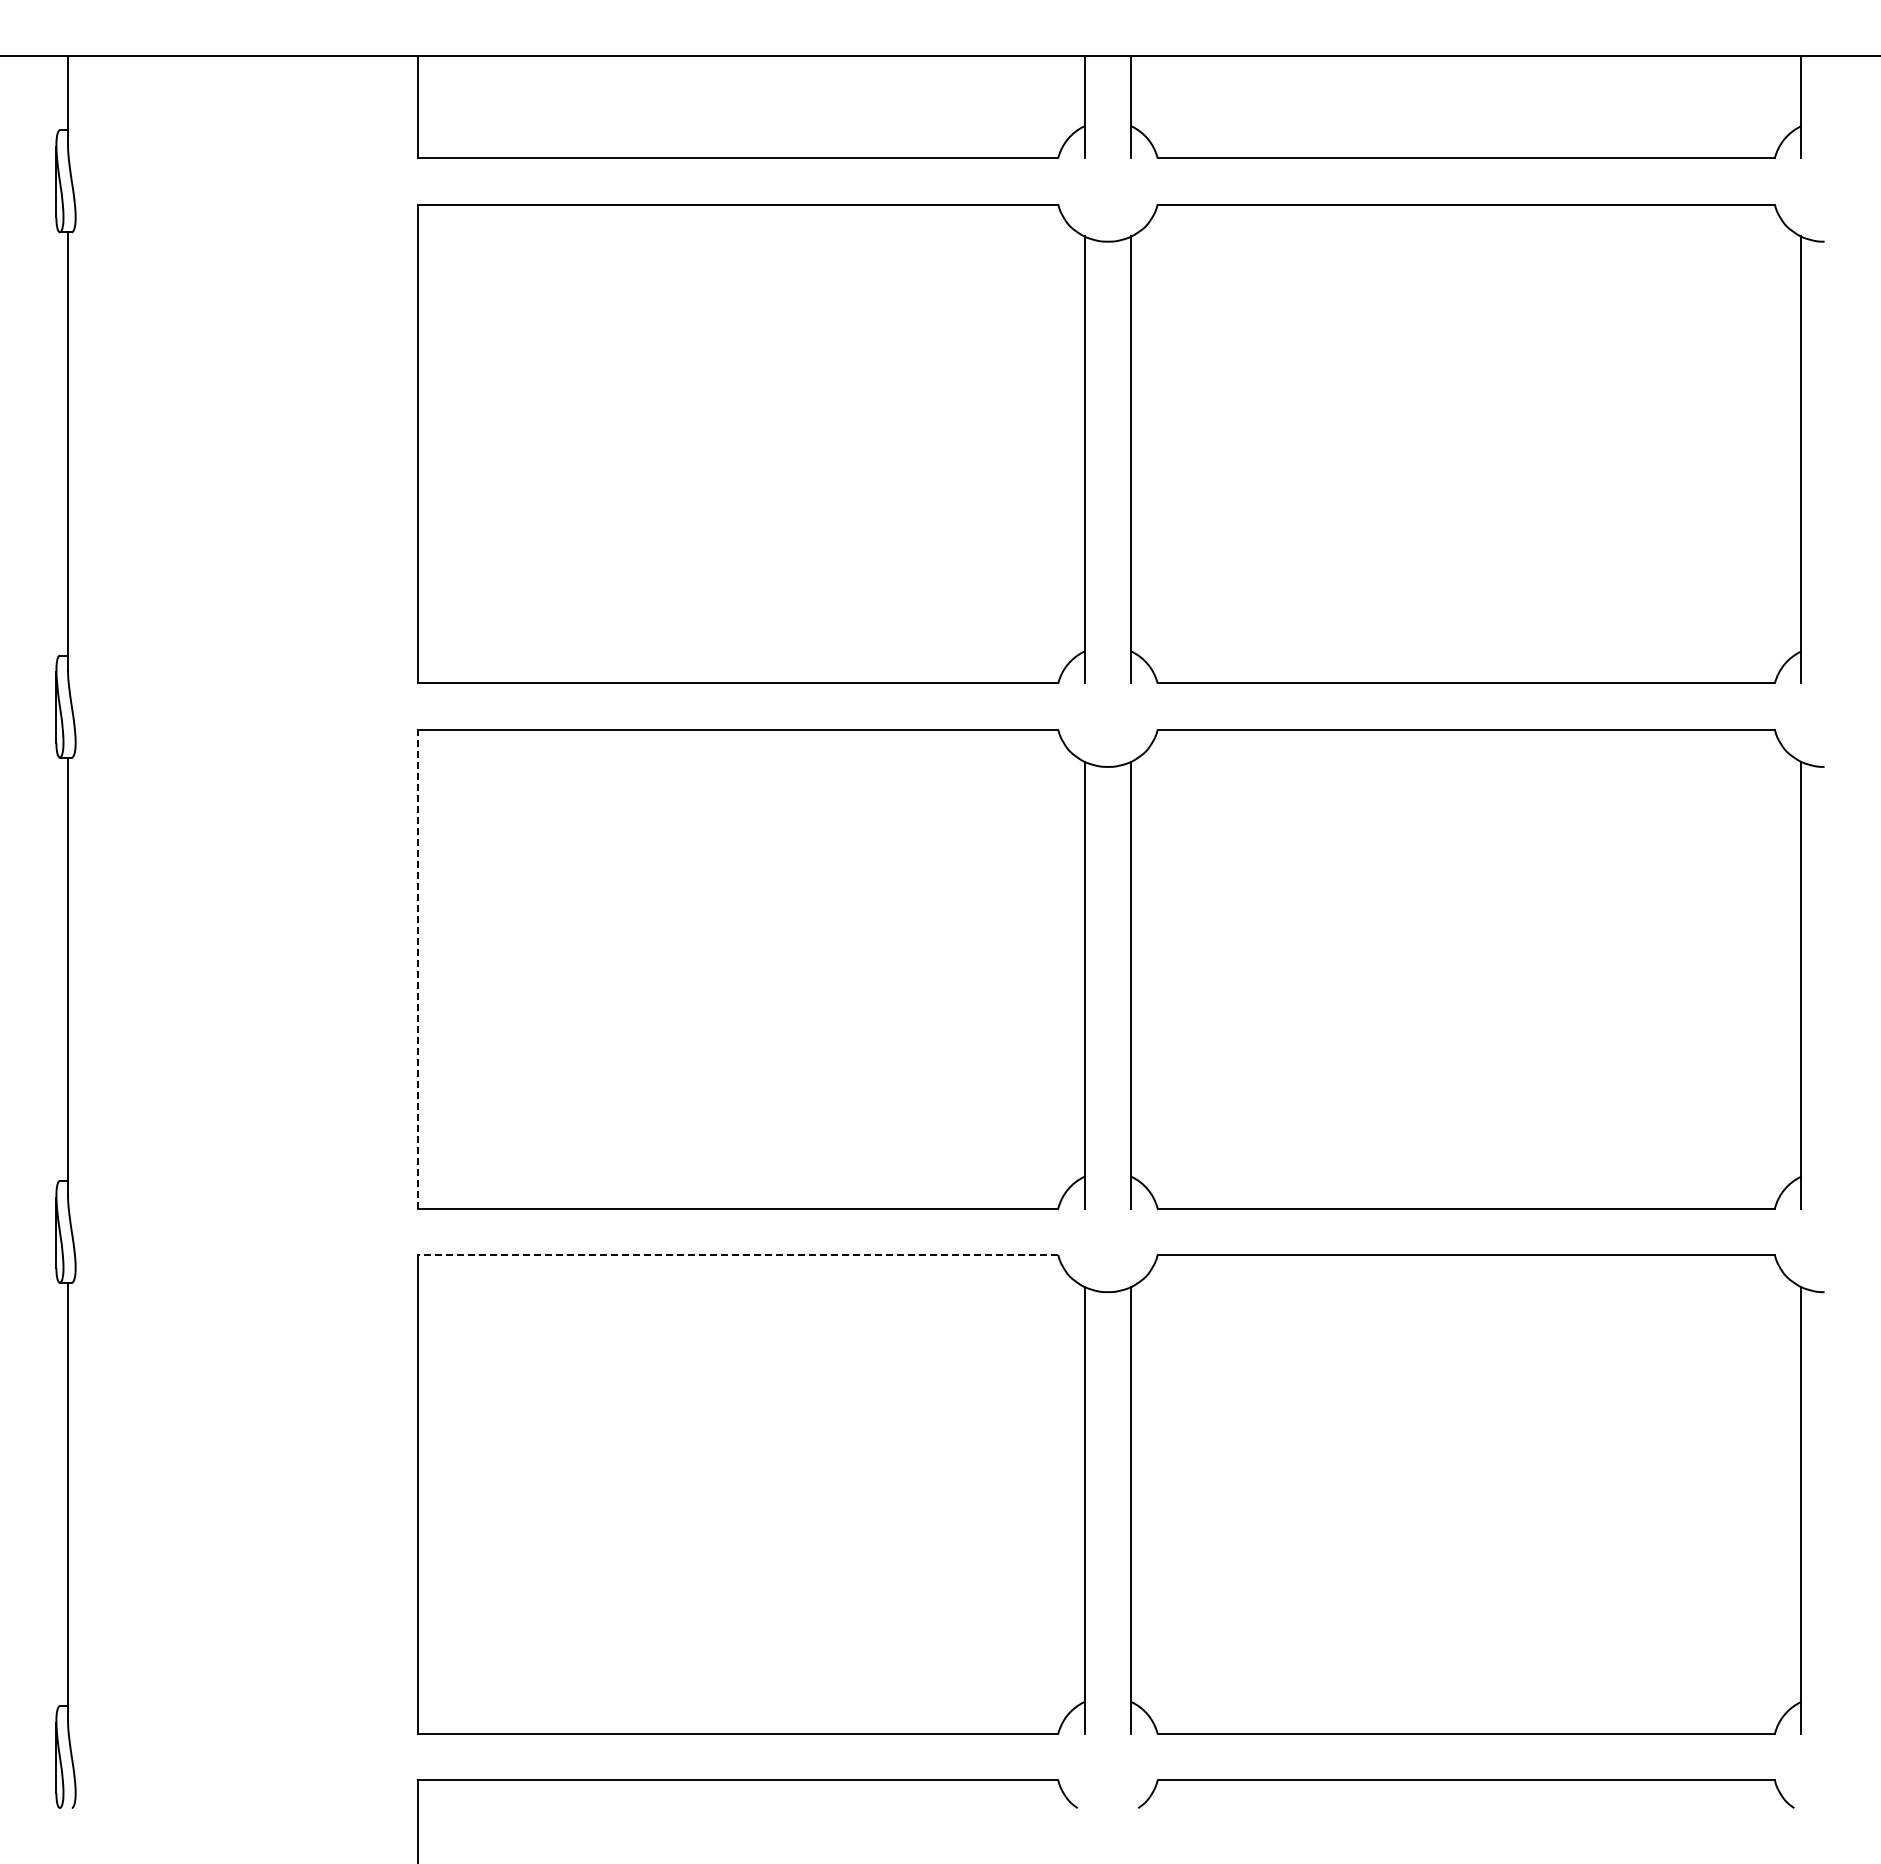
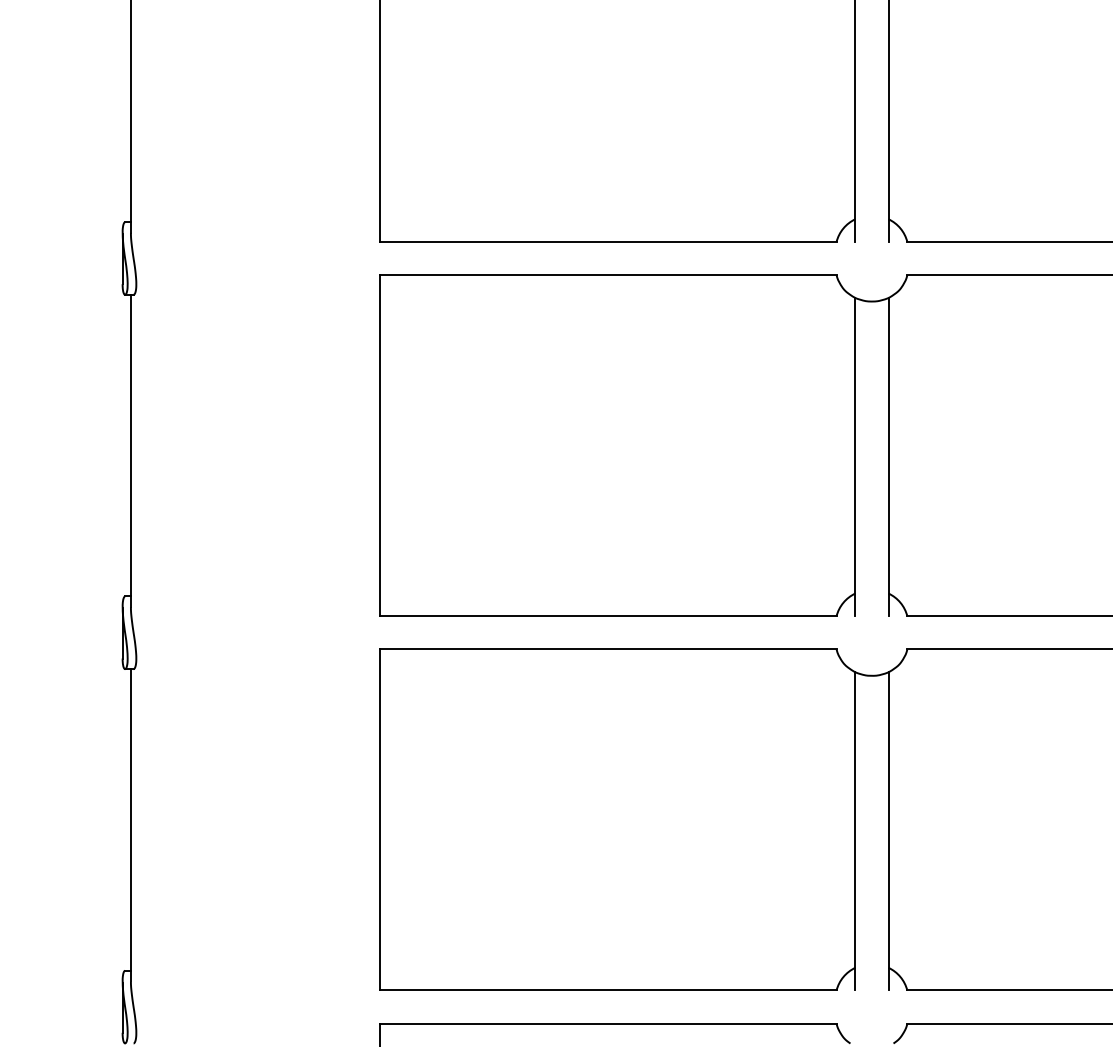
line: (417, 968) -> (379, 445), dashed -> solid
line: (737, 1255) -> (607, 649), dashed -> solid

